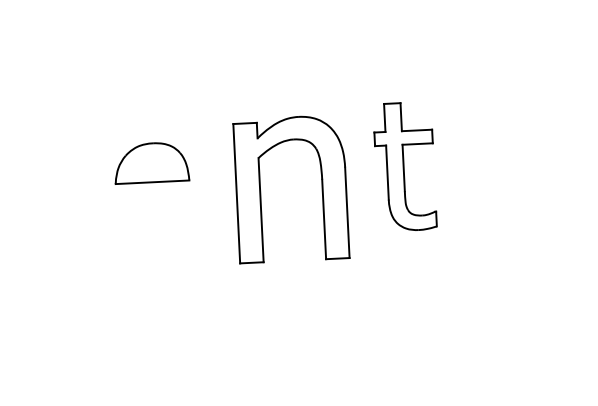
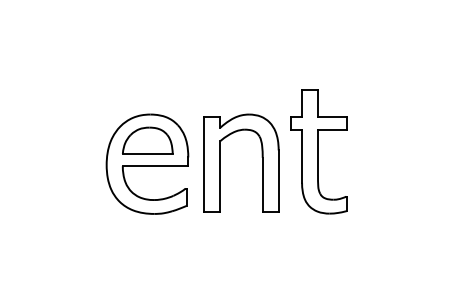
part: (403, 166) -> (318, 151), size x1.43
part: (152, 196) -> (147, 163), added

